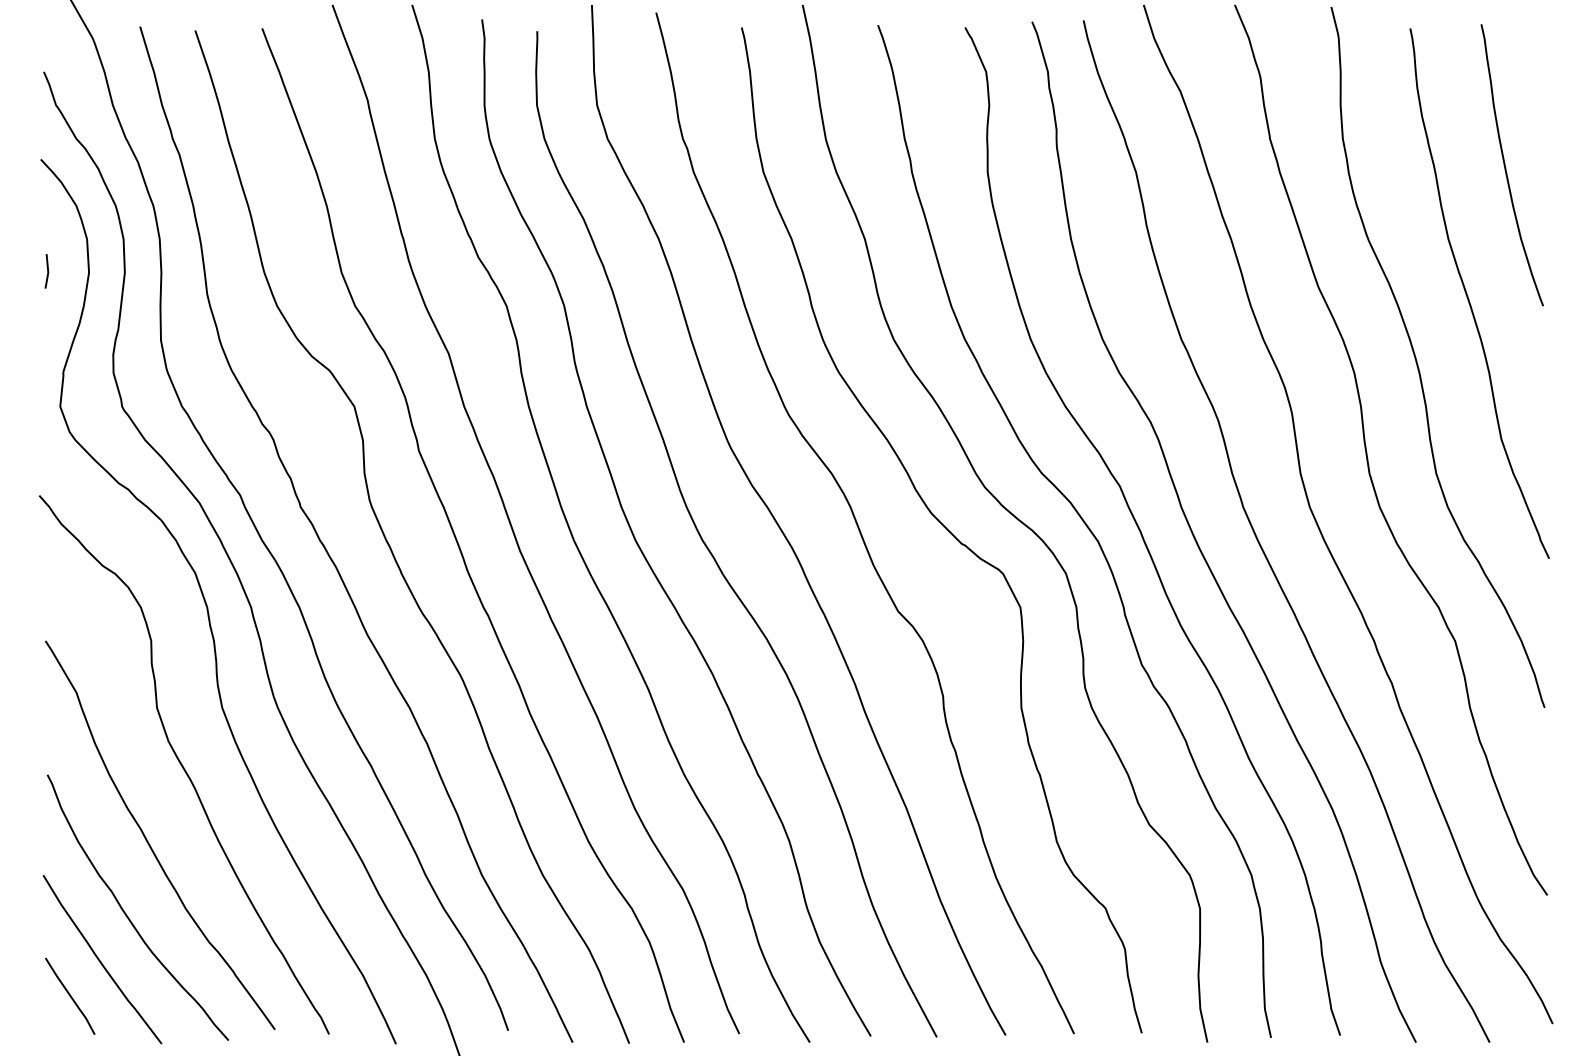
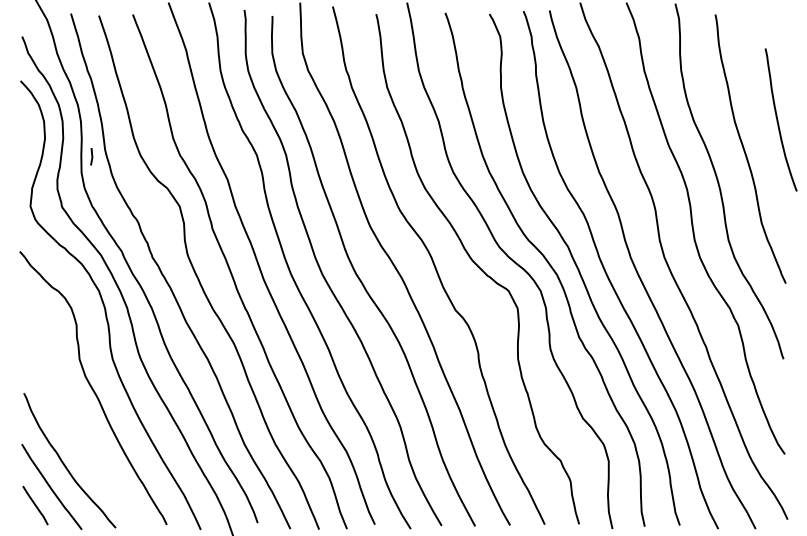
curve: (1507, 164) -> (778, 119), moved
line: (46, 270) -> (91, 156), moved
curve: (149, 840) -> (75, 426), removed

